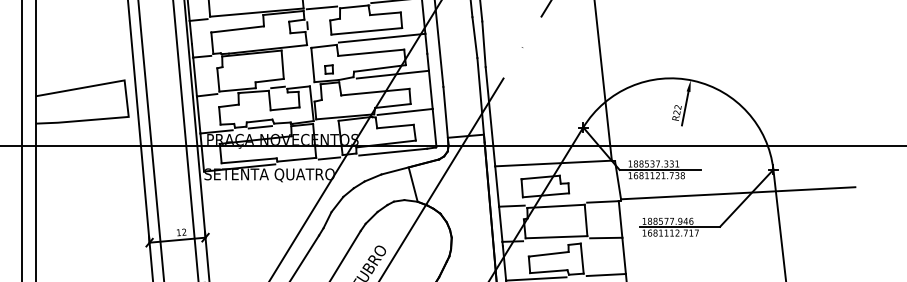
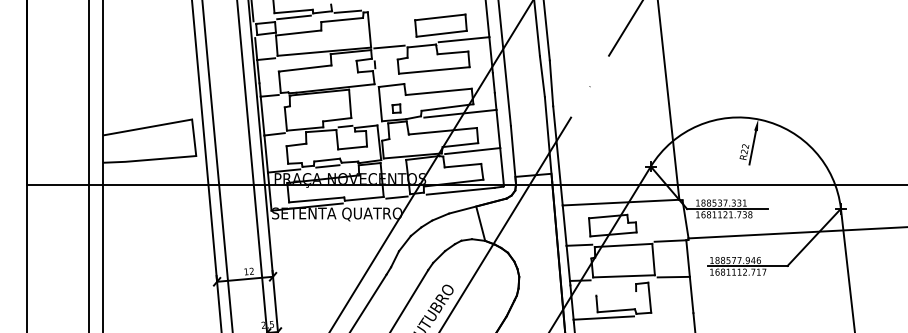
line: (381, 37) -> (449, 76), removed
line: (548, 254) -> (616, 293), removed
line: (605, 275) -> (673, 314), removed

